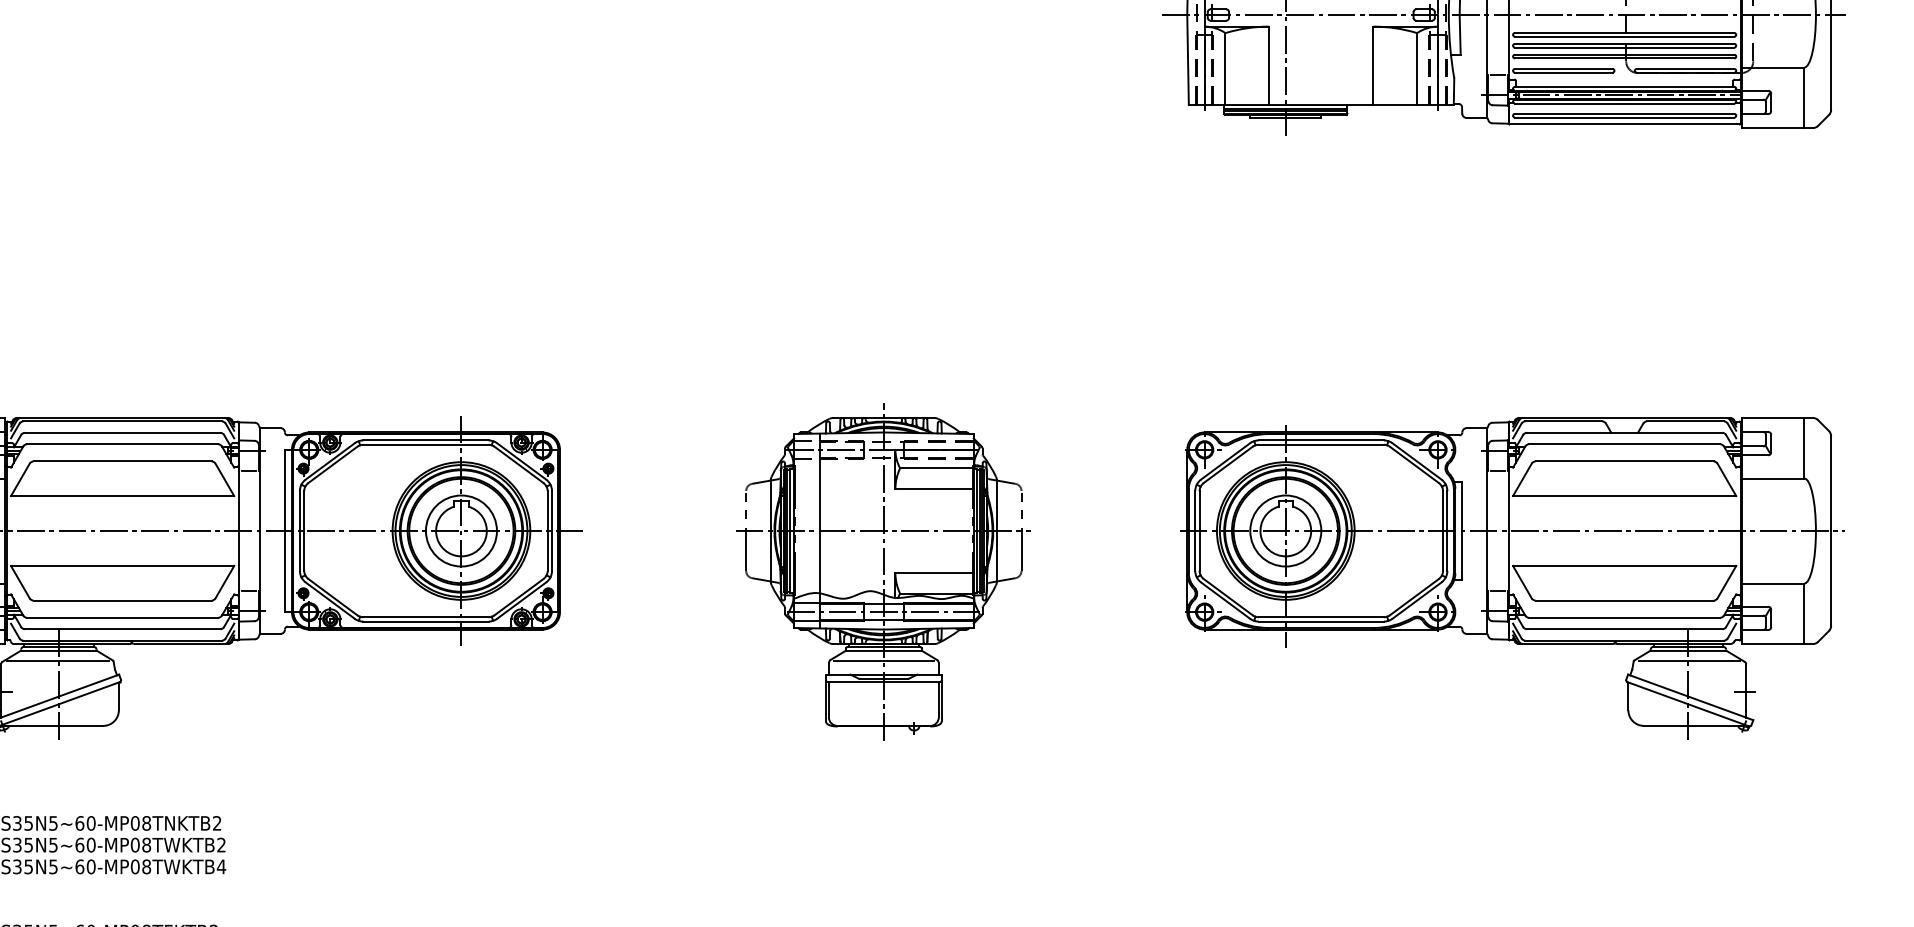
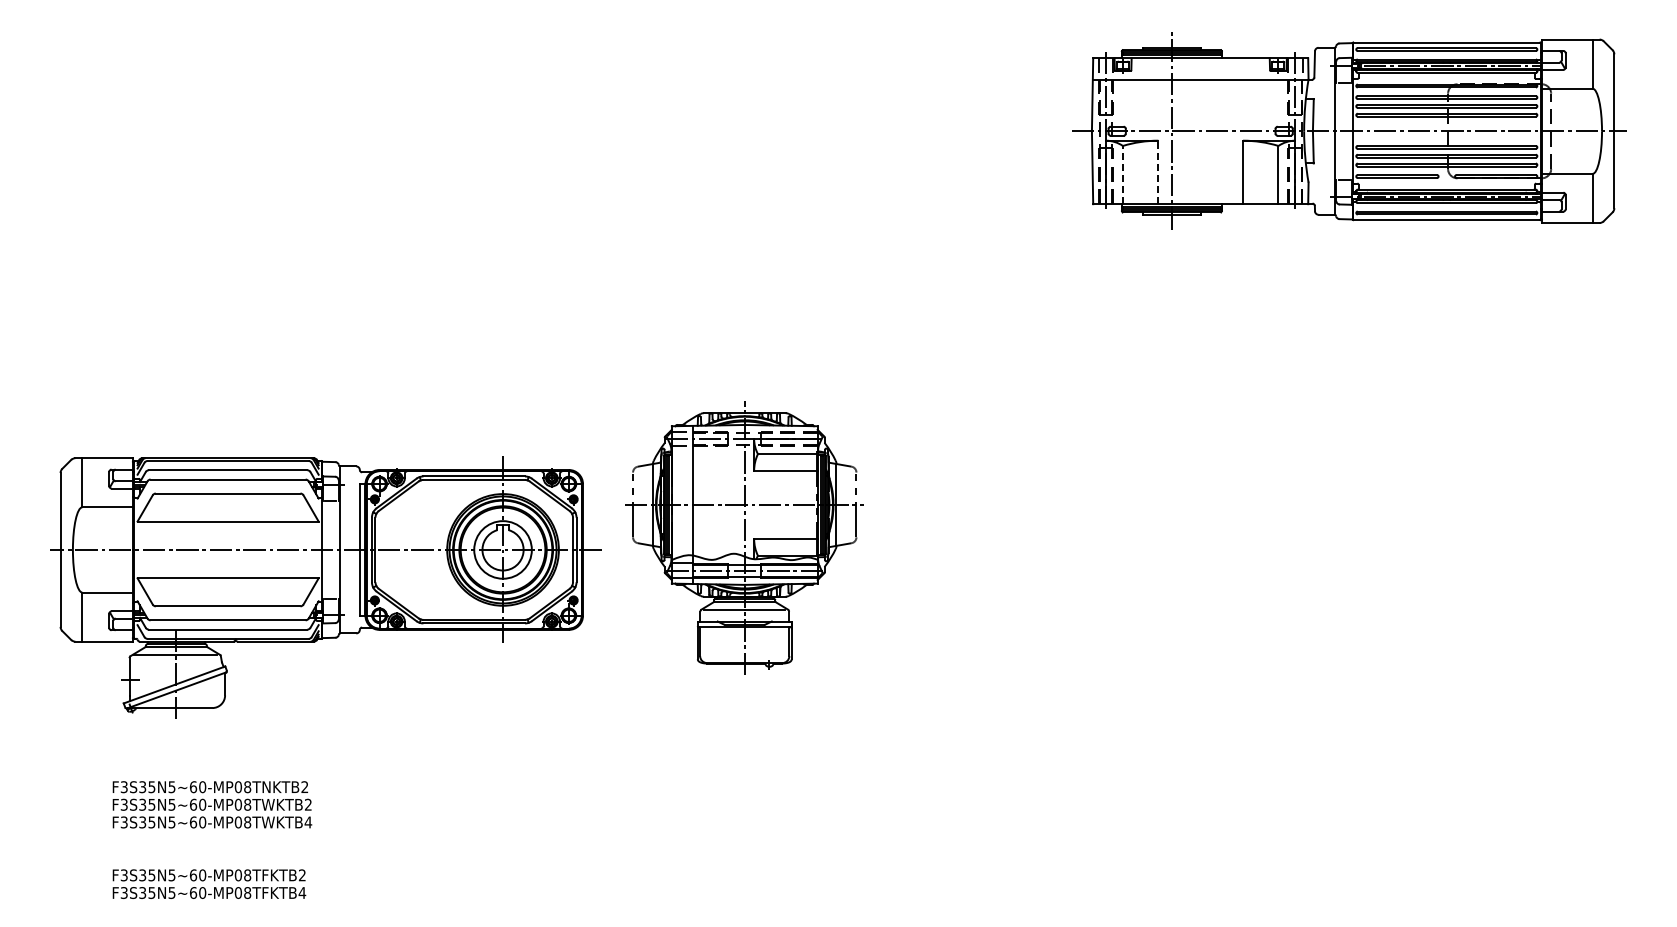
line: (1269, 65) -> (1158, 172), solid -> dashed
line: (1224, 68) -> (1122, 174), solid -> dashed
part: (883, 571) -> (744, 537), moved
part: (1512, 577) -> (1355, 587), removed

